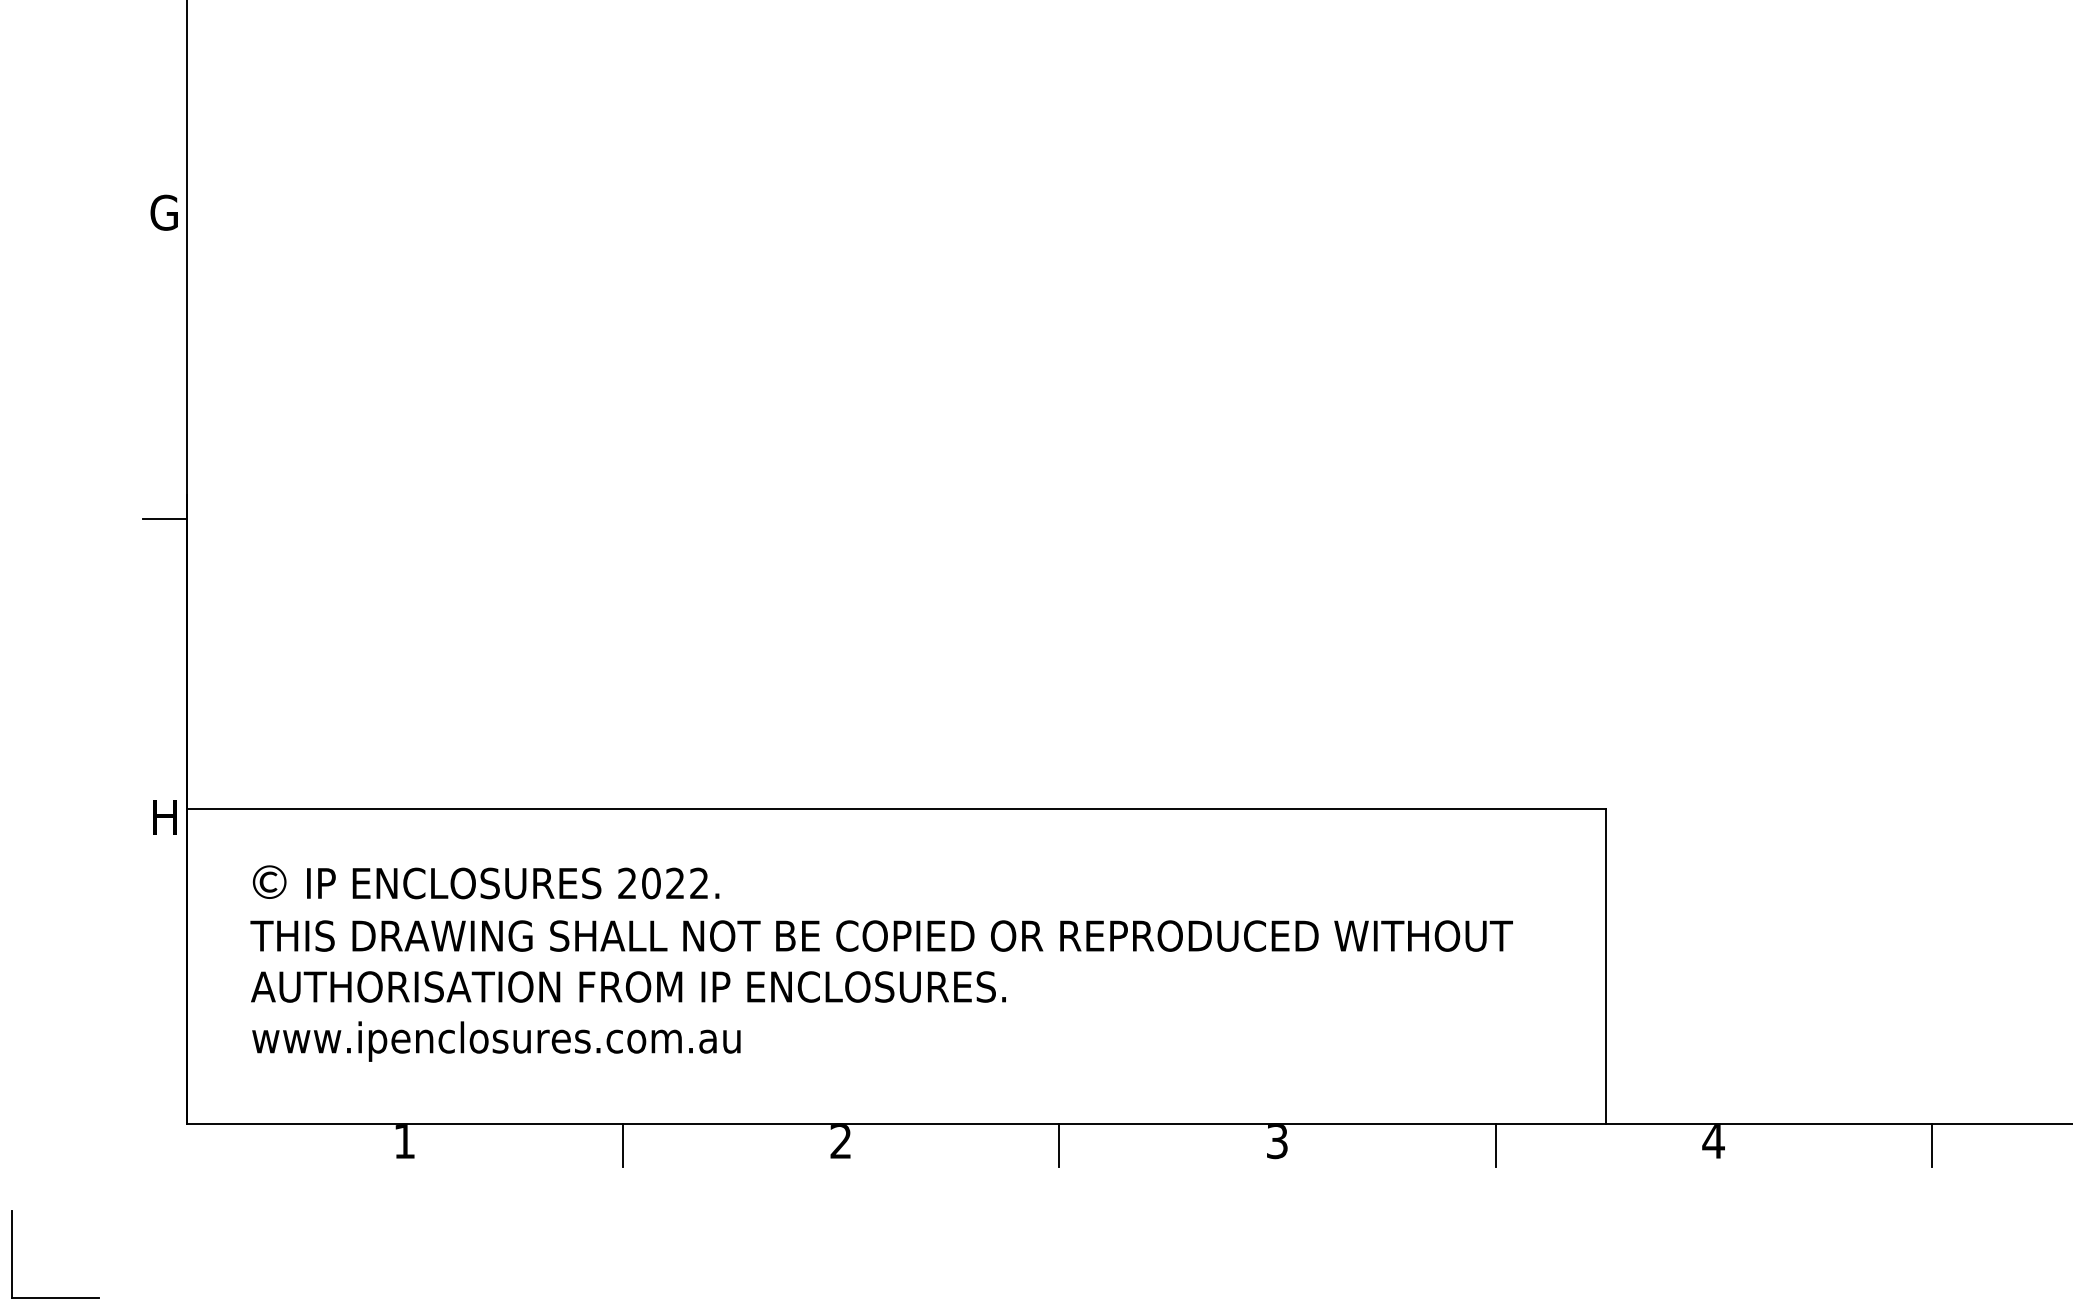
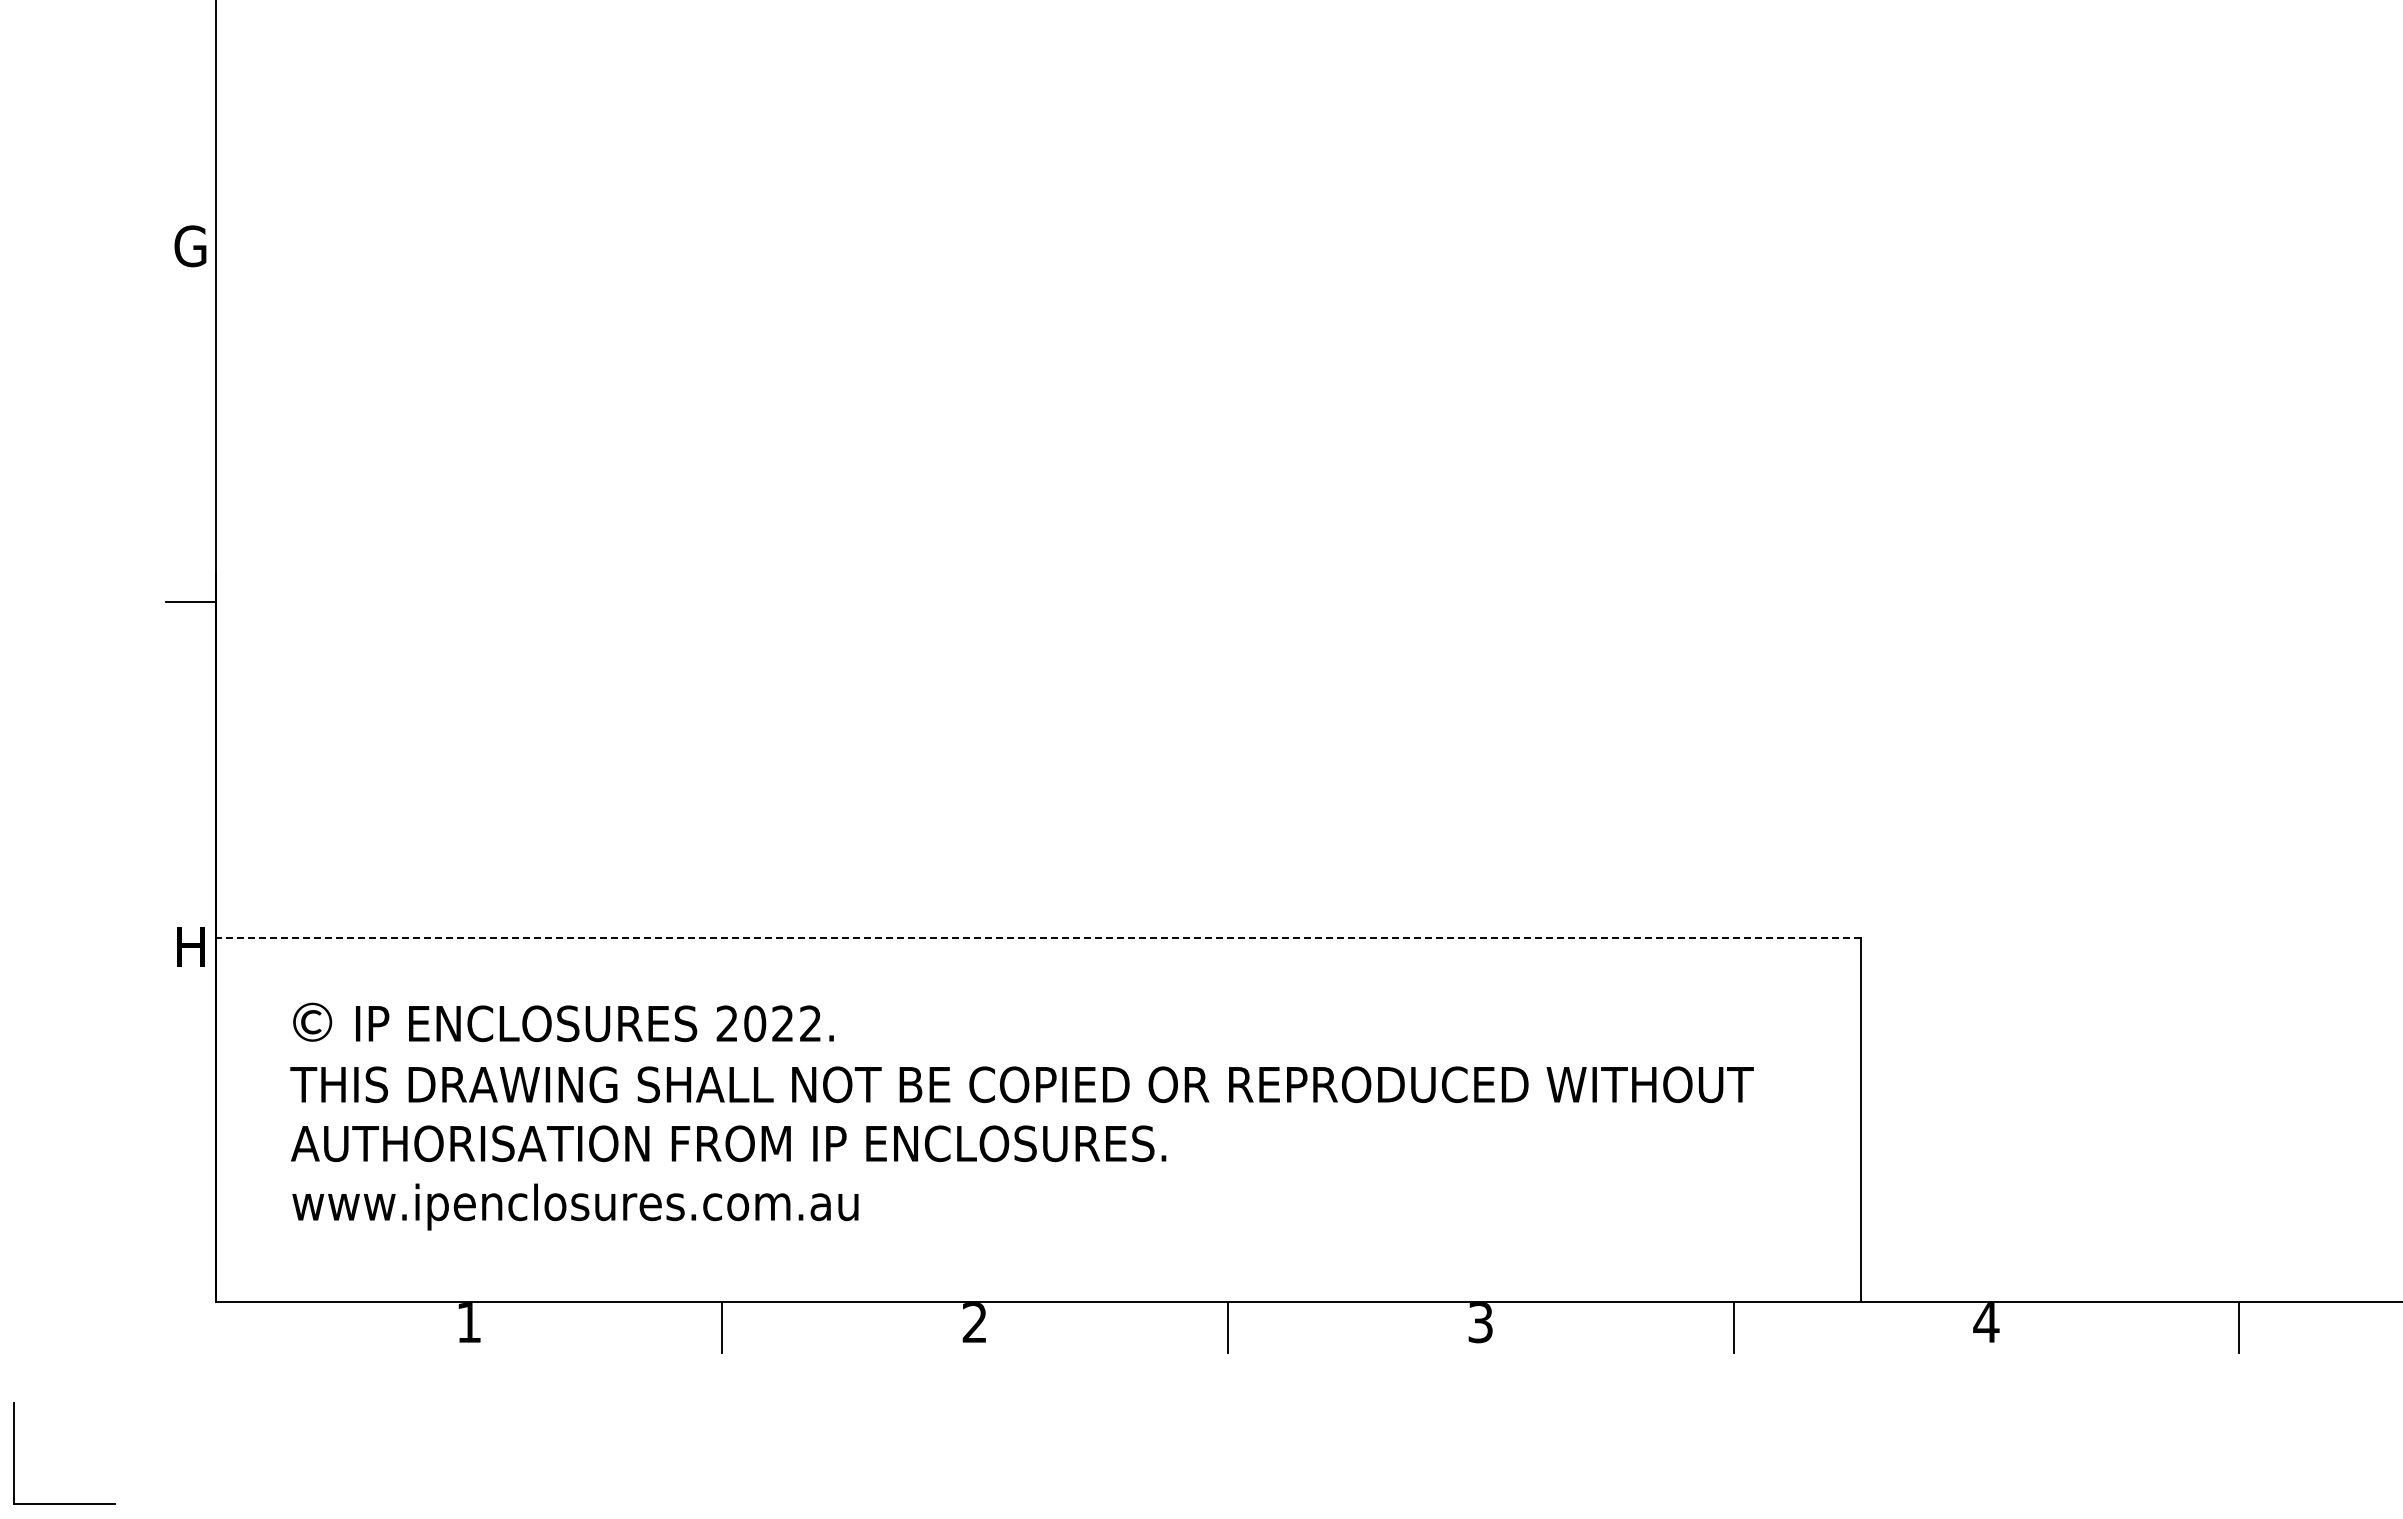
line: (895, 809) -> (1038, 937), solid -> dashed

